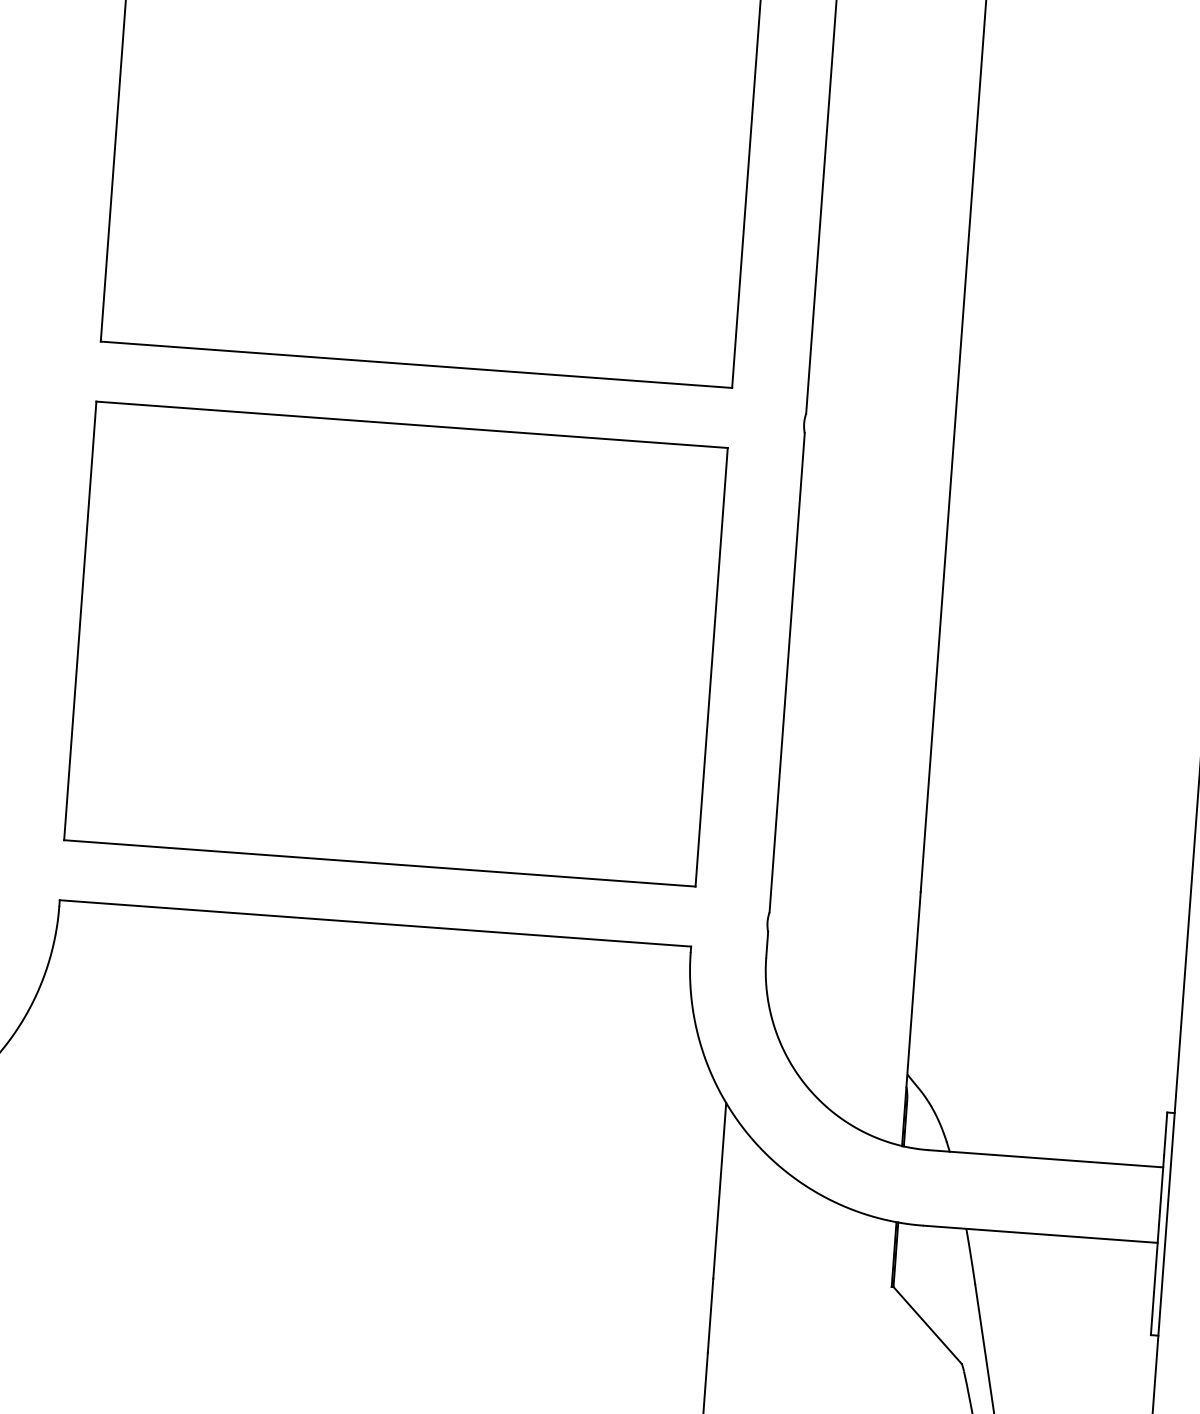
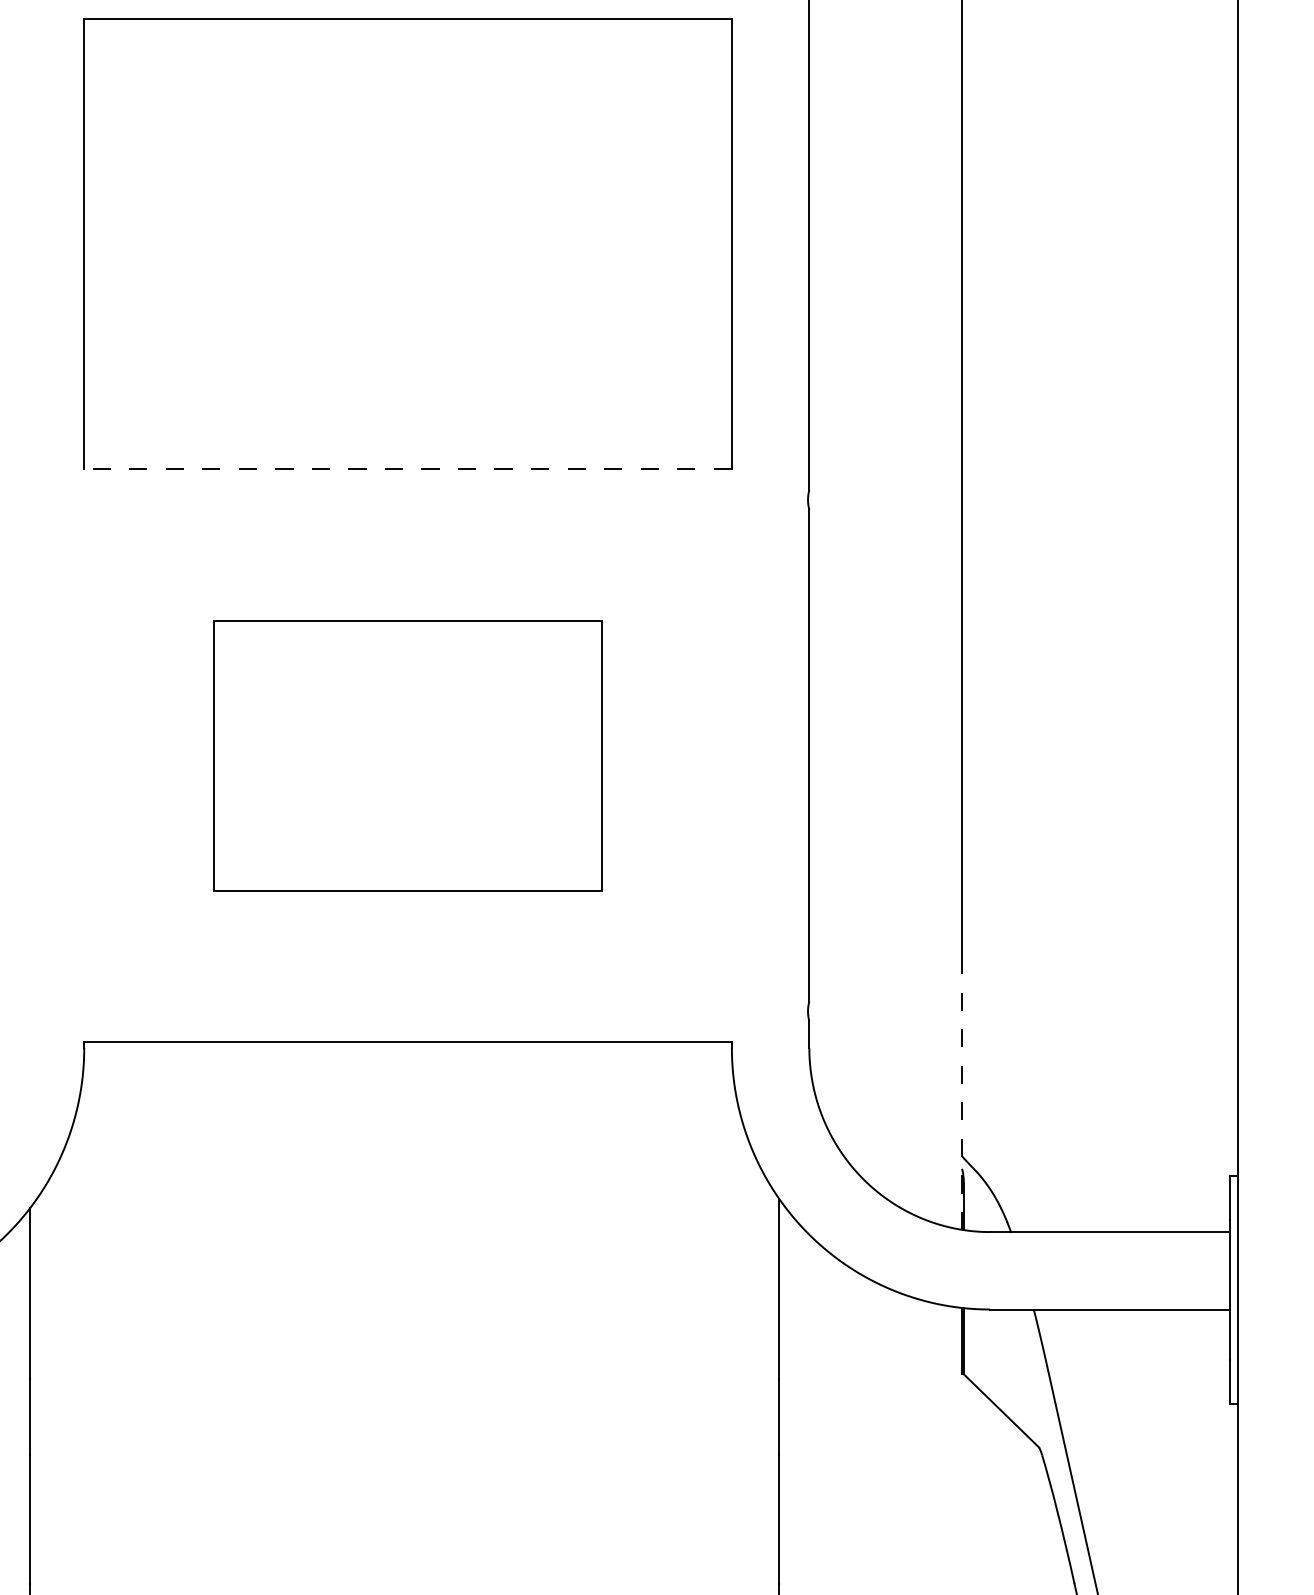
line: (416, 365) -> (408, 469), solid -> dashed
part: (395, 643) -> (407, 755), size x0.6
line: (911, 1018) -> (962, 1099), solid -> dashed

